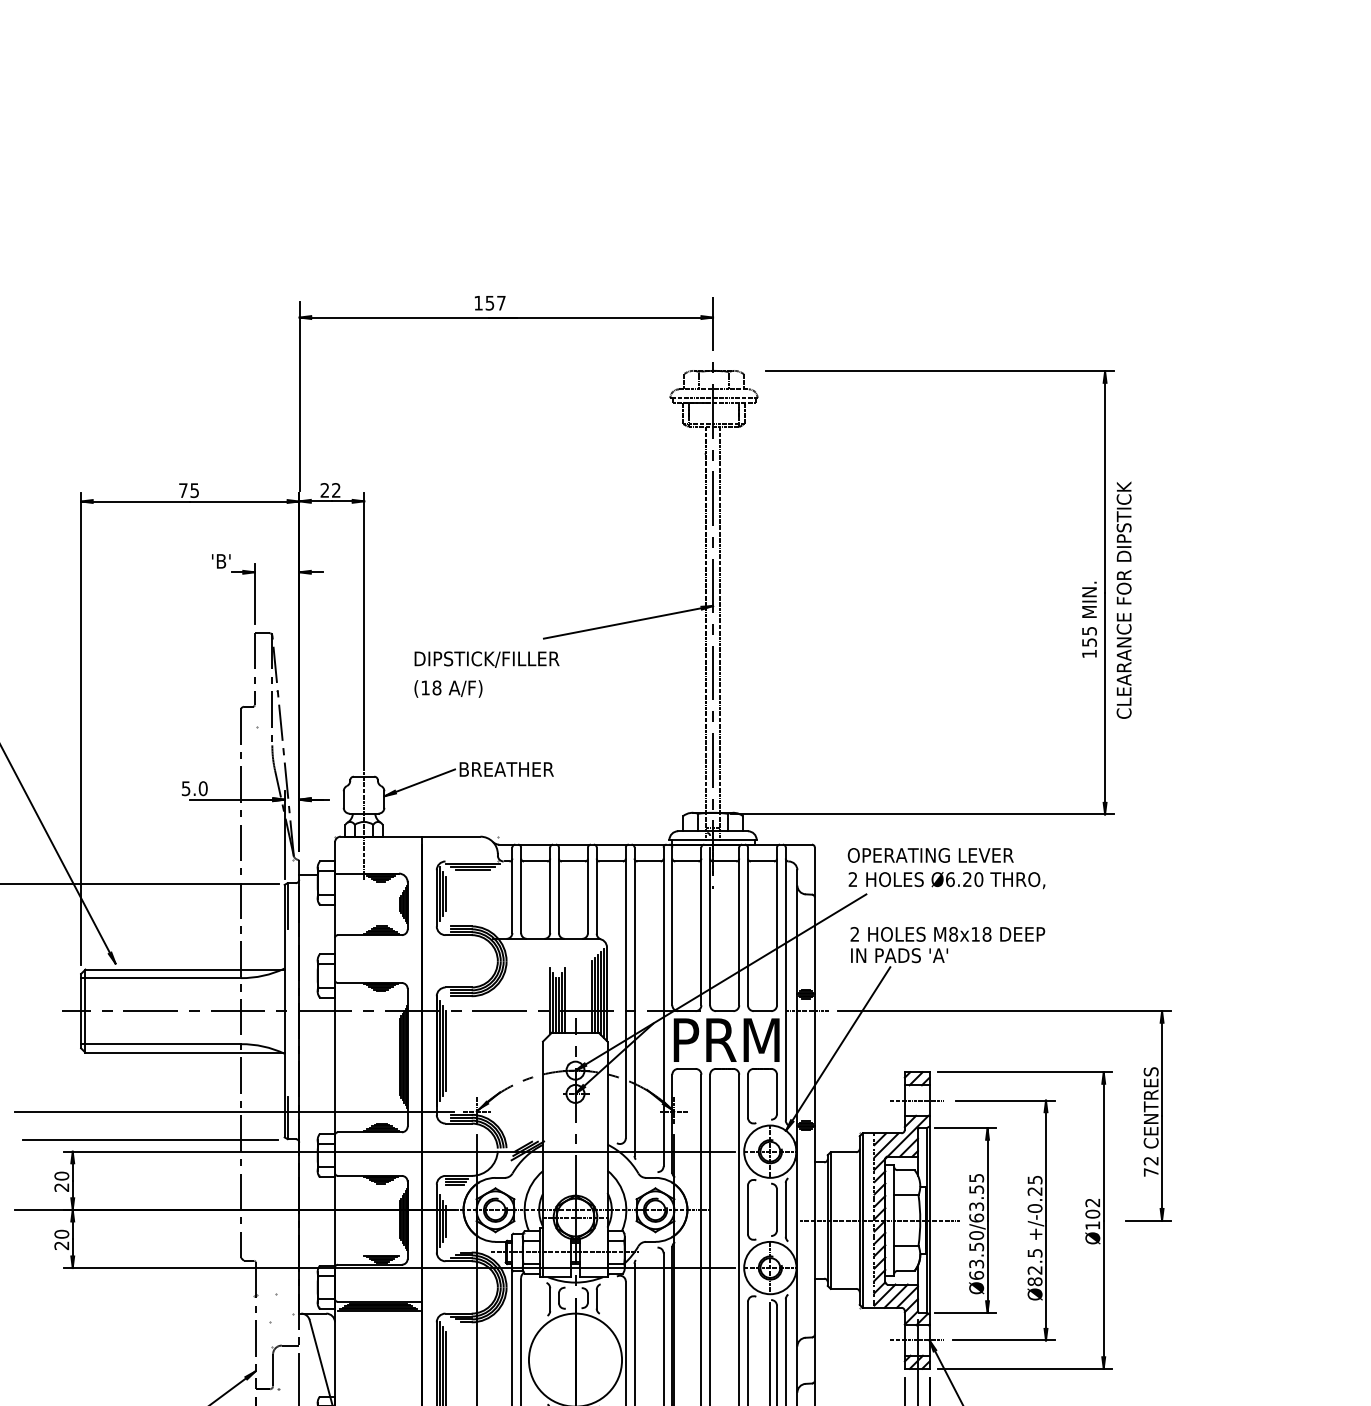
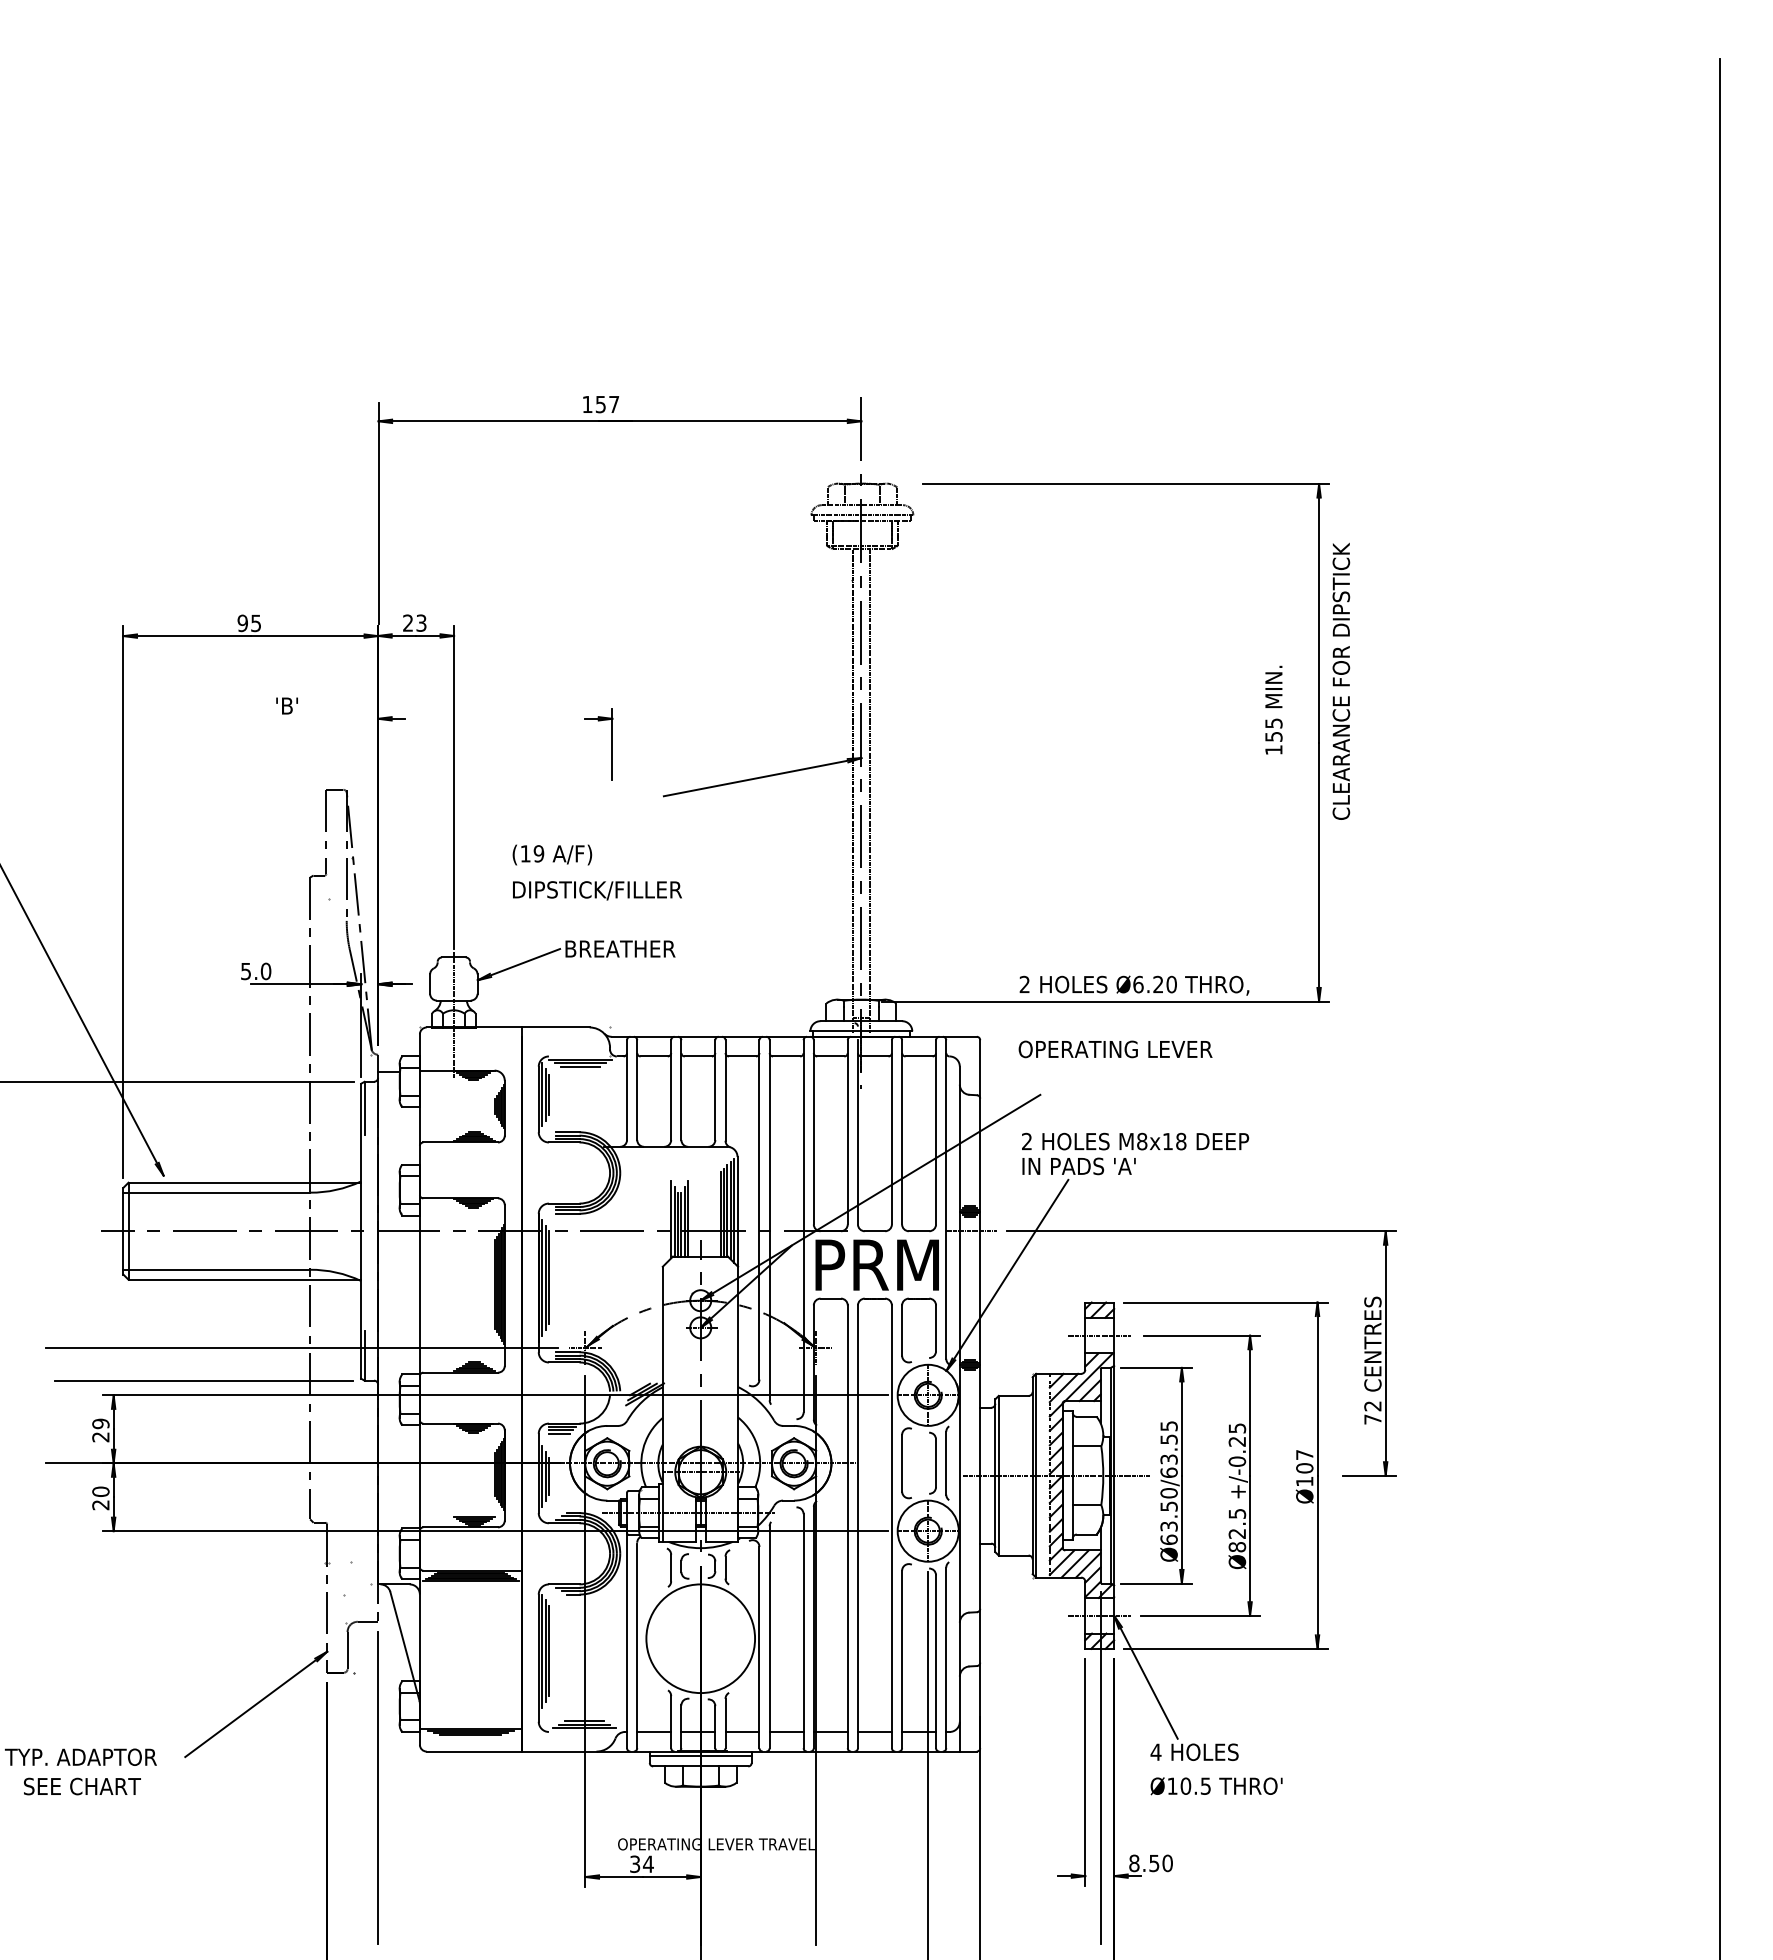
text: (183, 490) -> (242, 623), 75 -> 95
text: (336, 490) -> (421, 623), 22 -> 23
part: (254, 594) -> (611, 744), moved
text: (1124, 599) -> (1341, 680), moved
text: (1089, 619) -> (1273, 709), moved
text: (487, 659) -> (597, 890), moved
text: (436, 687) -> (538, 853), (18 -> (19
text: (946, 880) -> (1134, 985), moved
text: (61, 1175) -> (100, 1423), 20 -> 29
text: (1092, 1203) -> (1304, 1455), Ø102 -> Ø107

